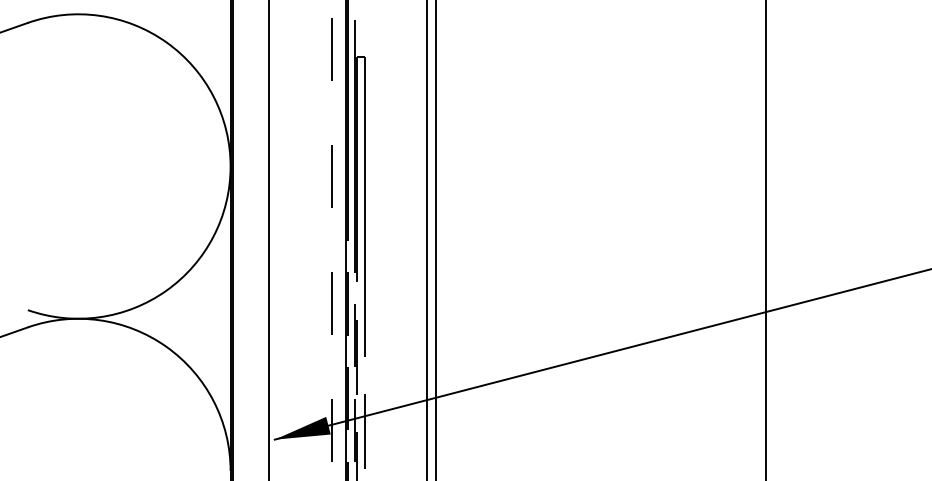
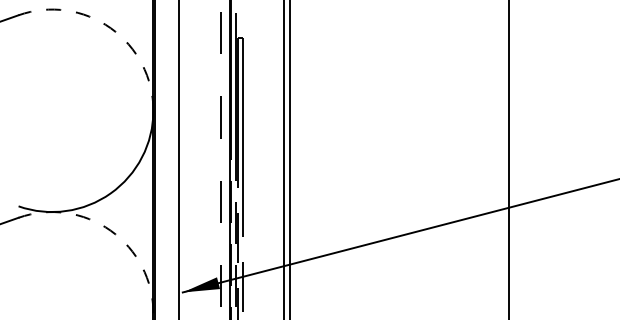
arc: (166, 42) -> (110, 28), solid -> dashed
arc: (166, 346) -> (110, 230), solid -> dashed

